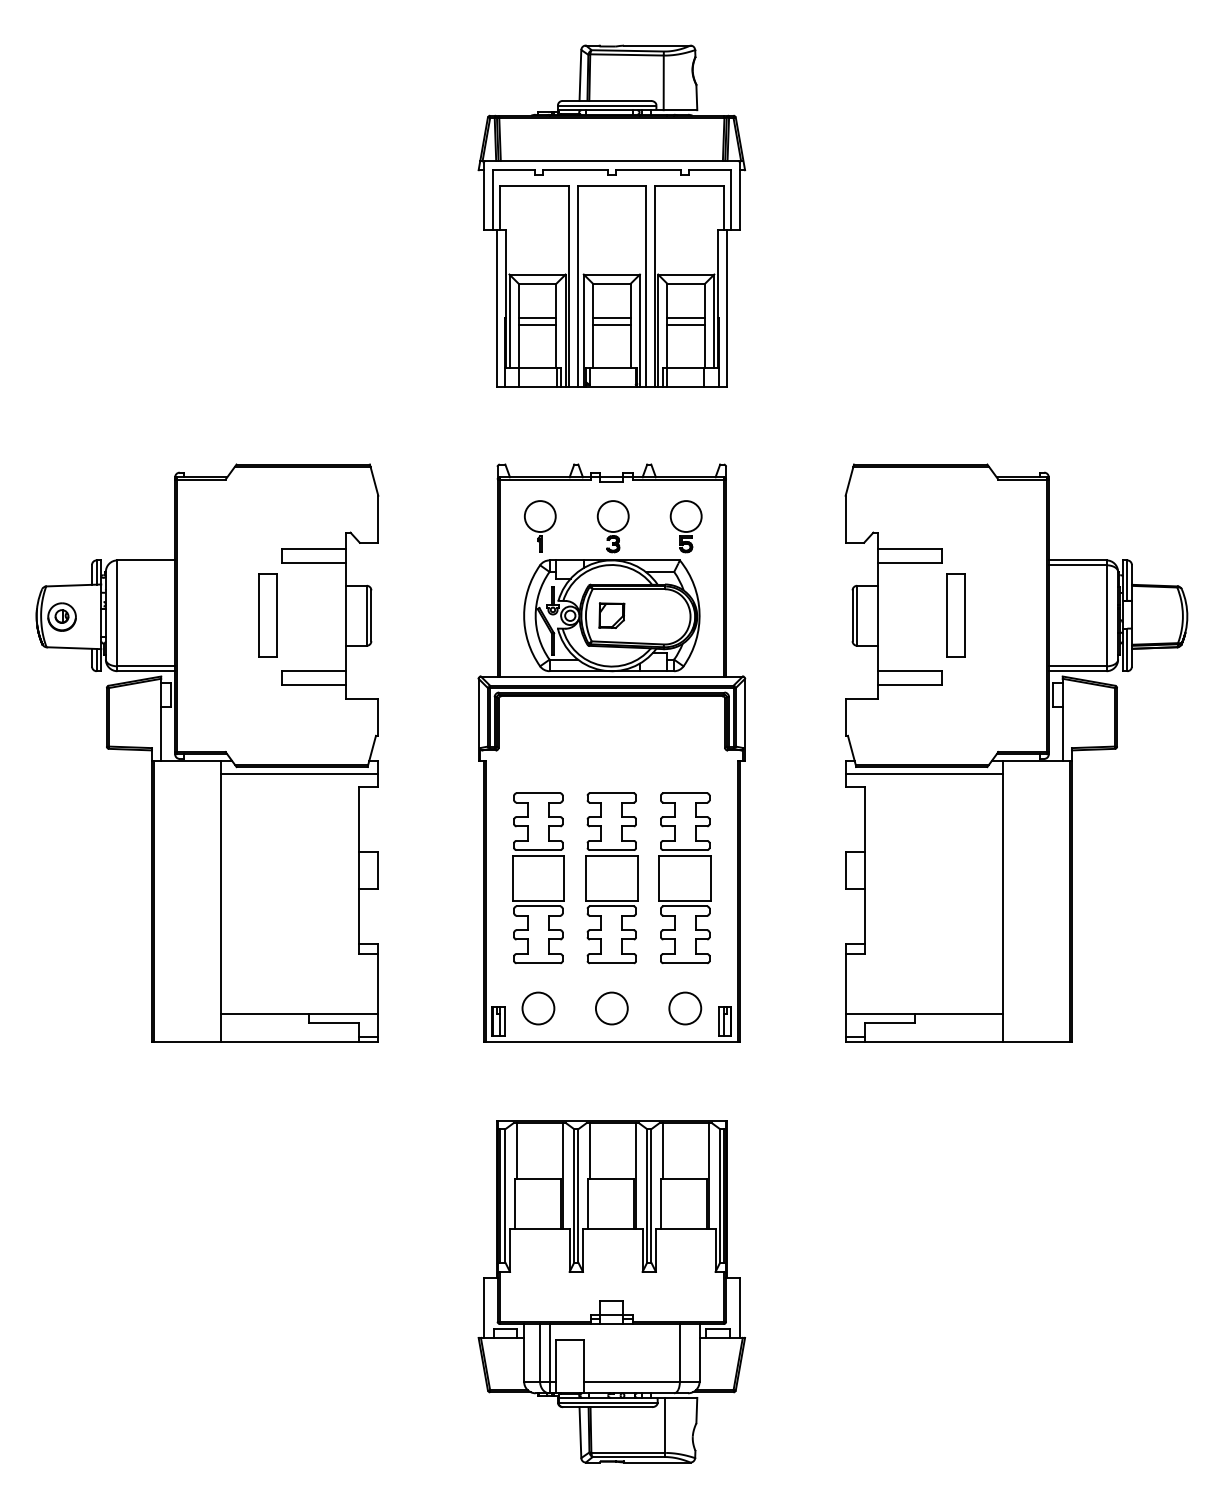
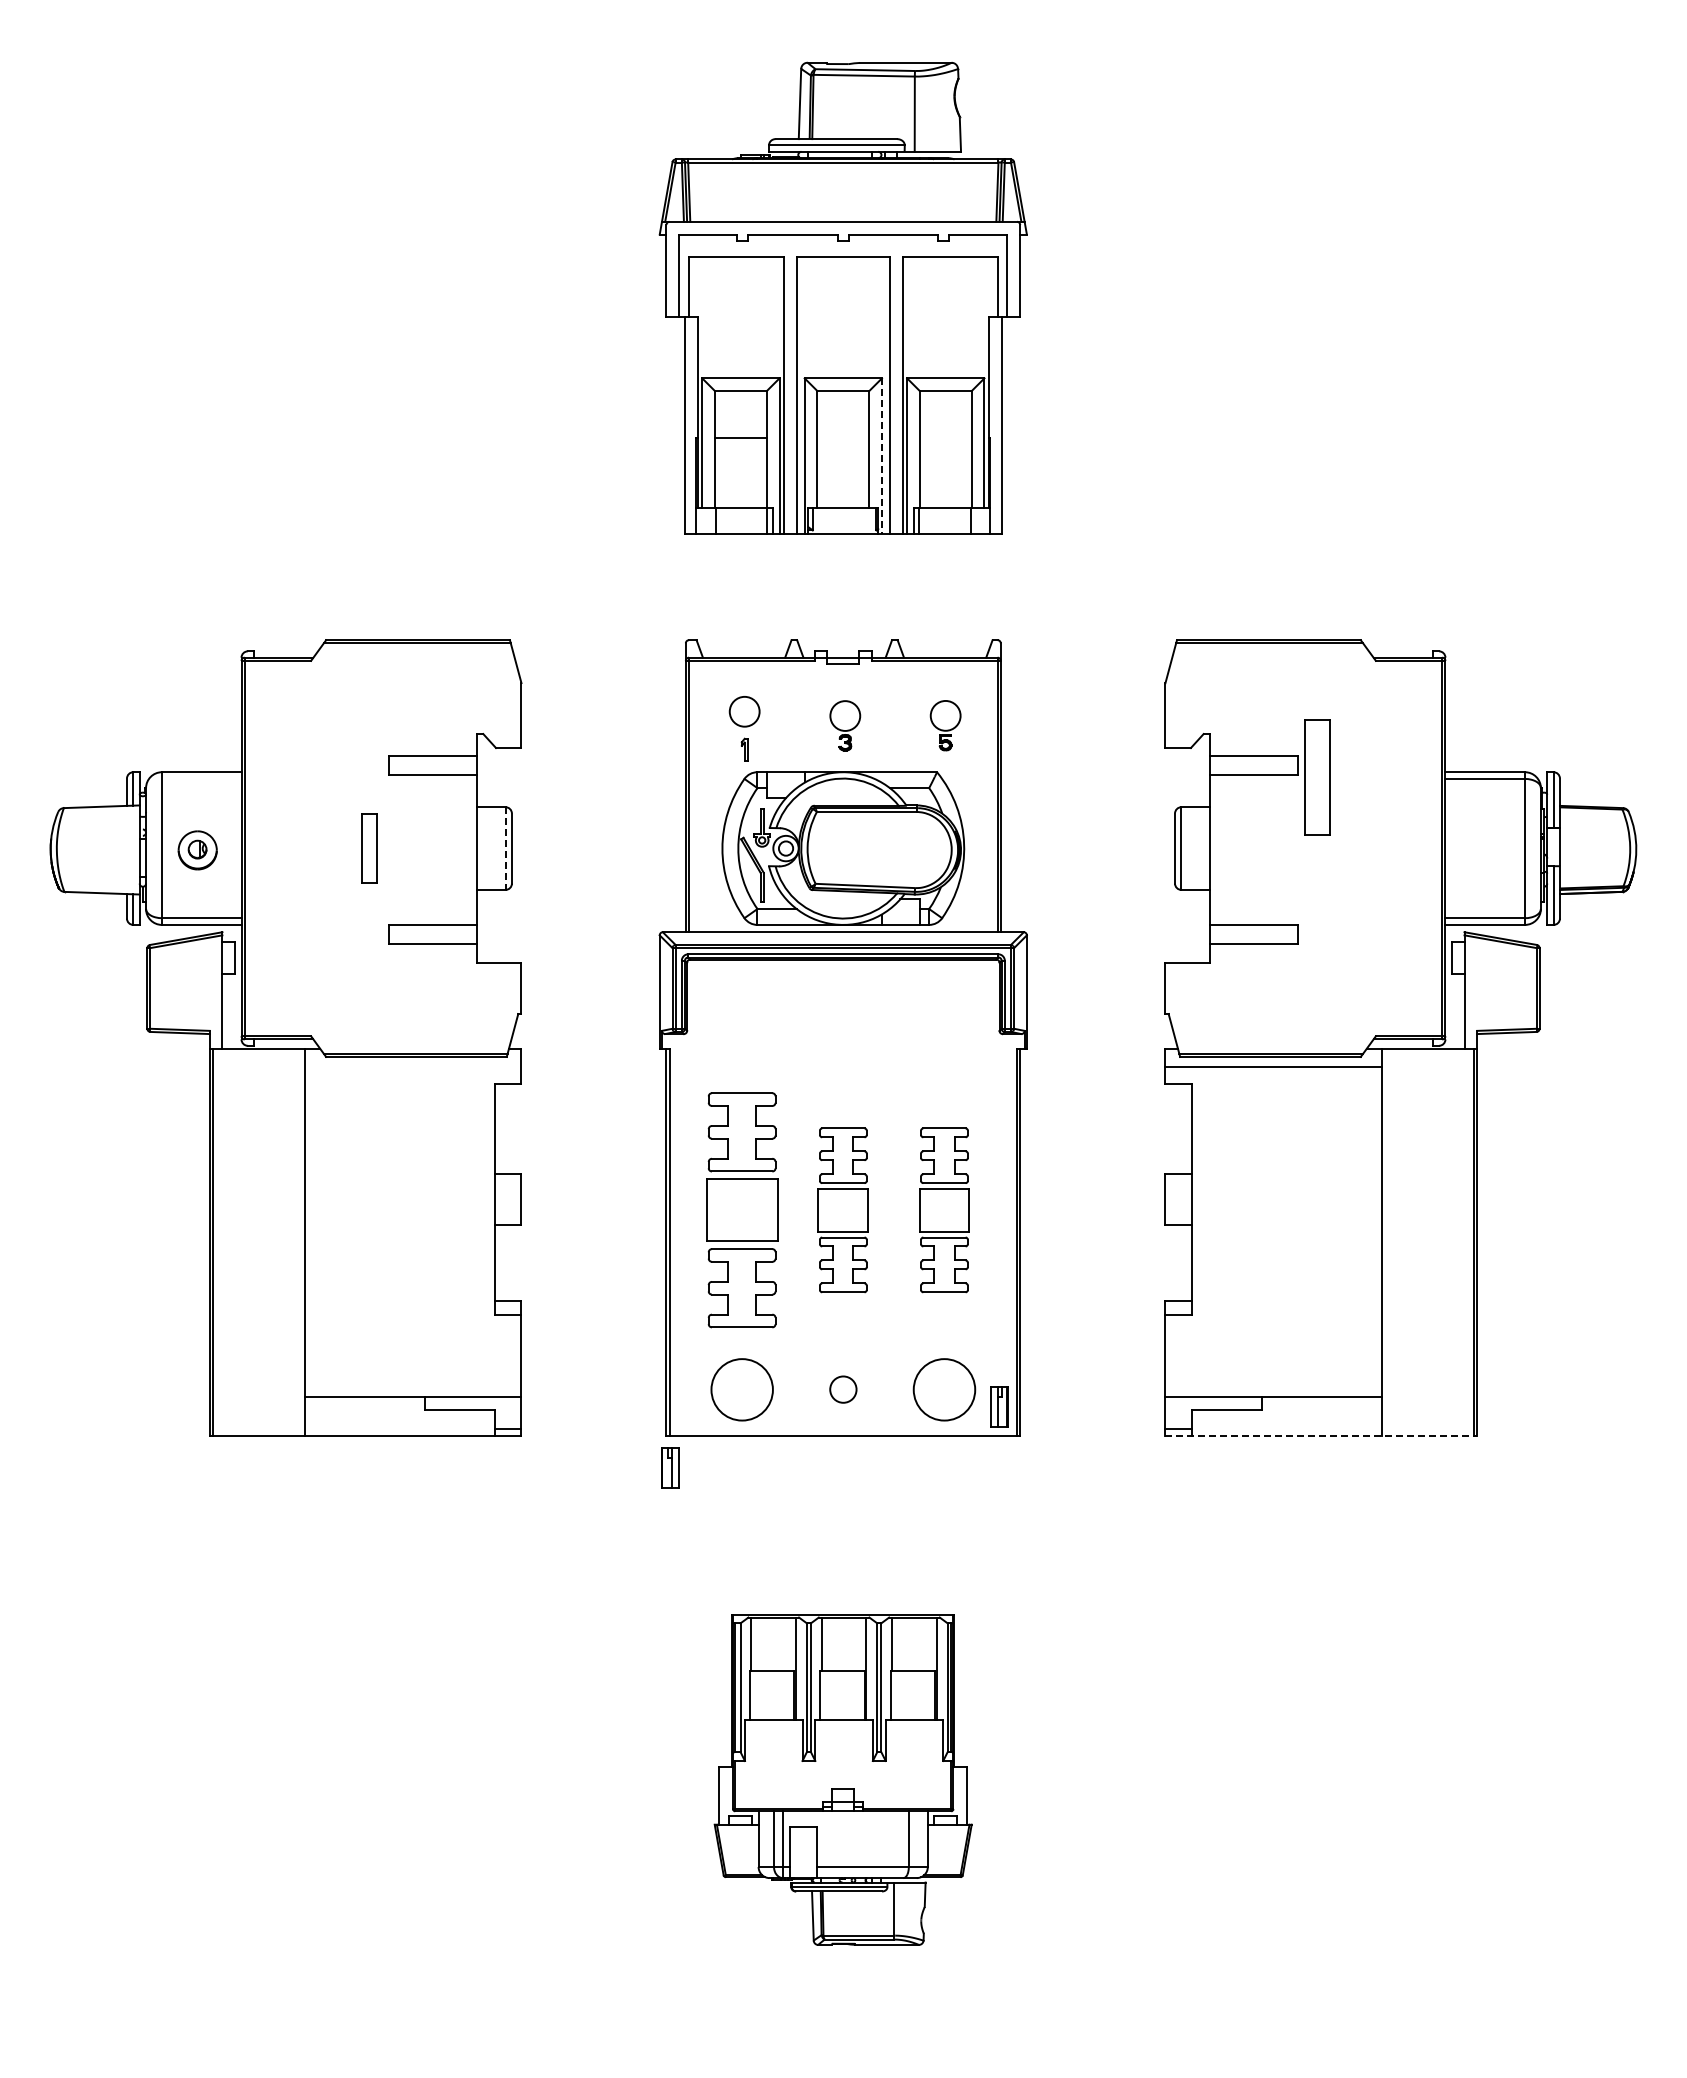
line: (612, 317) -> (843, 437), removed
line: (686, 317) -> (945, 437), removed
line: (537, 324) -> (740, 447), removed
line: (612, 324) -> (843, 447), removed
line: (686, 324) -> (945, 447), removed
line: (640, 330) -> (882, 455), solid -> dashed
circle: (540, 516) -> (744, 711), size x0.7
part: (613, 526) -> (845, 725), size x0.7
part: (686, 526) -> (945, 725), size x0.7
part: (268, 615) -> (369, 848), size x0.6
part: (612, 615) -> (843, 848), removed
part: (955, 615) -> (1317, 777), moved
line: (366, 616) -> (505, 849), solid -> dashed
part: (61, 617) -> (197, 850), moved
line: (299, 774) -> (412, 1067), removed
part: (612, 878) -> (843, 1210), size x0.7
part: (685, 878) -> (944, 1210), size x0.7
circle: (537, 1008) -> (741, 1389), size x1.4
circle: (612, 1008) -> (843, 1389), size x0.6
circle: (685, 1008) -> (944, 1389), size x1.4
part: (498, 1020) -> (670, 1467), moved
line: (958, 1041) -> (1321, 1435), solid -> dashed
part: (611, 1292) -> (842, 1780), size x0.7

